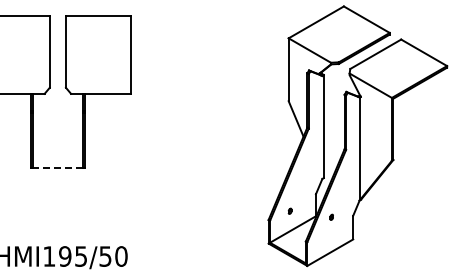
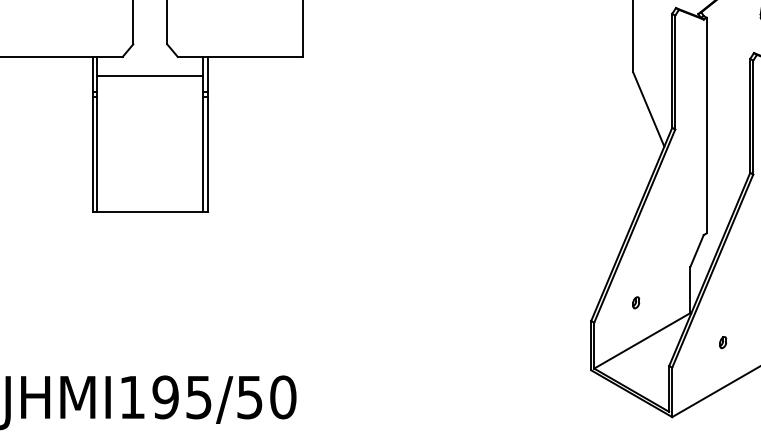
line: (57, 102) -> (149, 75), added
line: (57, 167) -> (149, 211), dashed -> solid
part: (331, 216) -> (722, 340), moved

